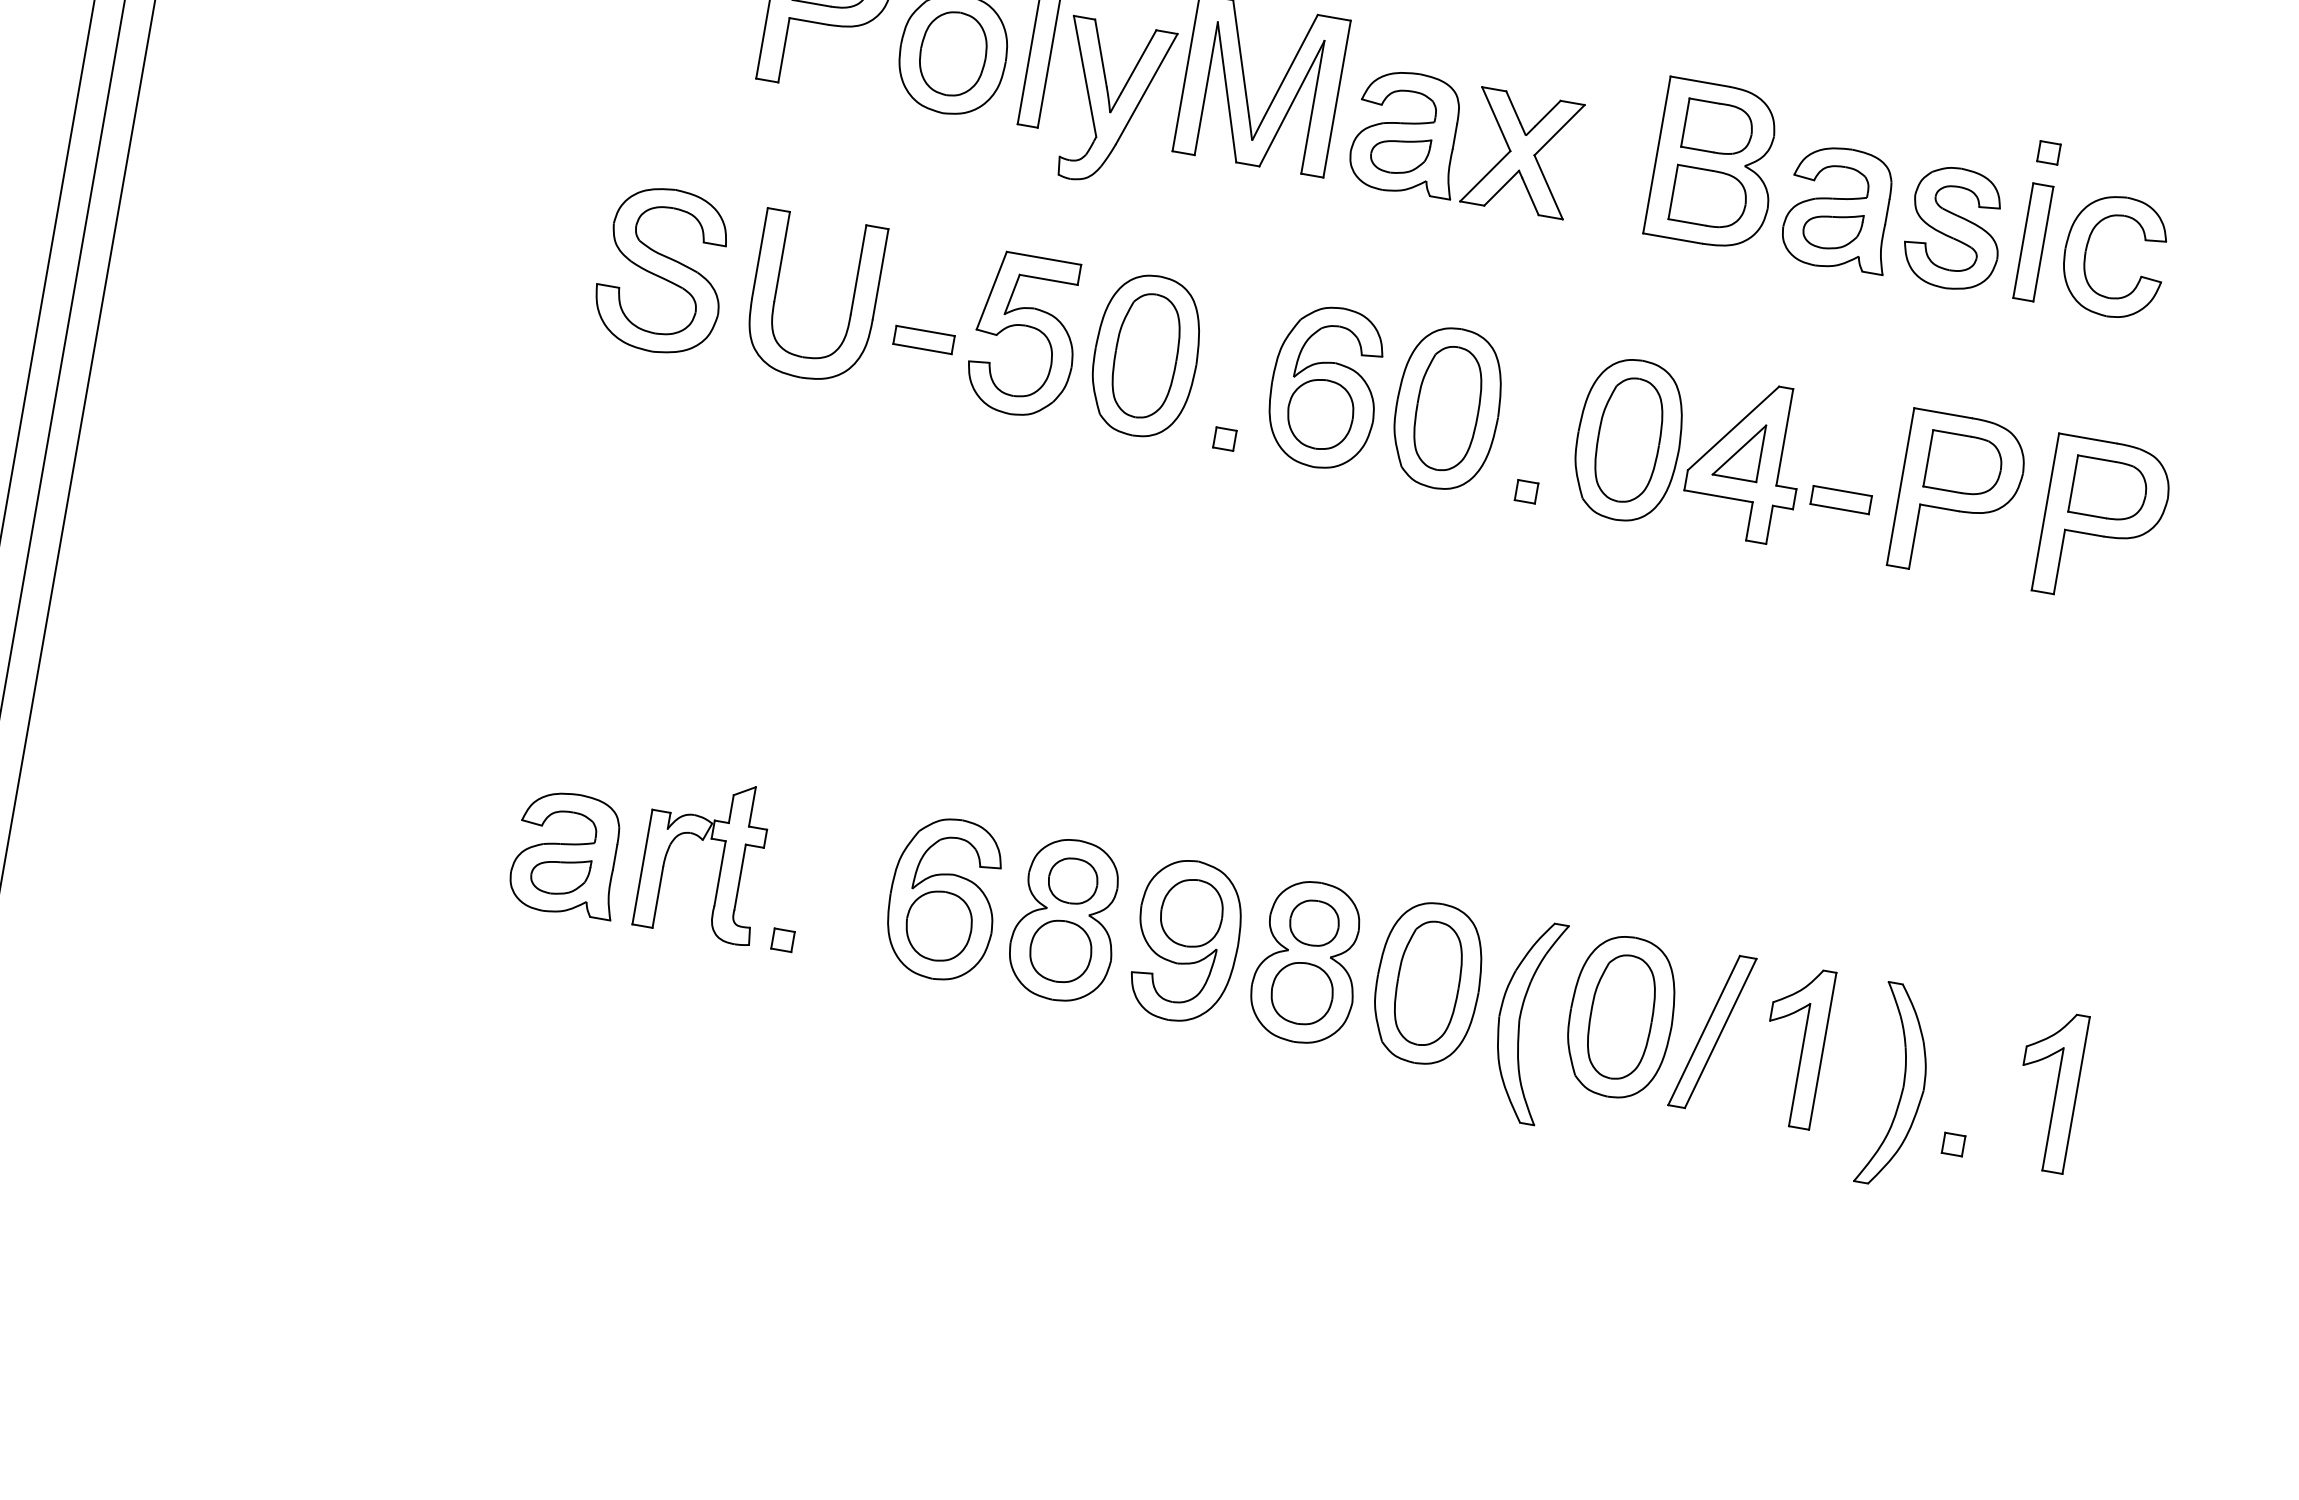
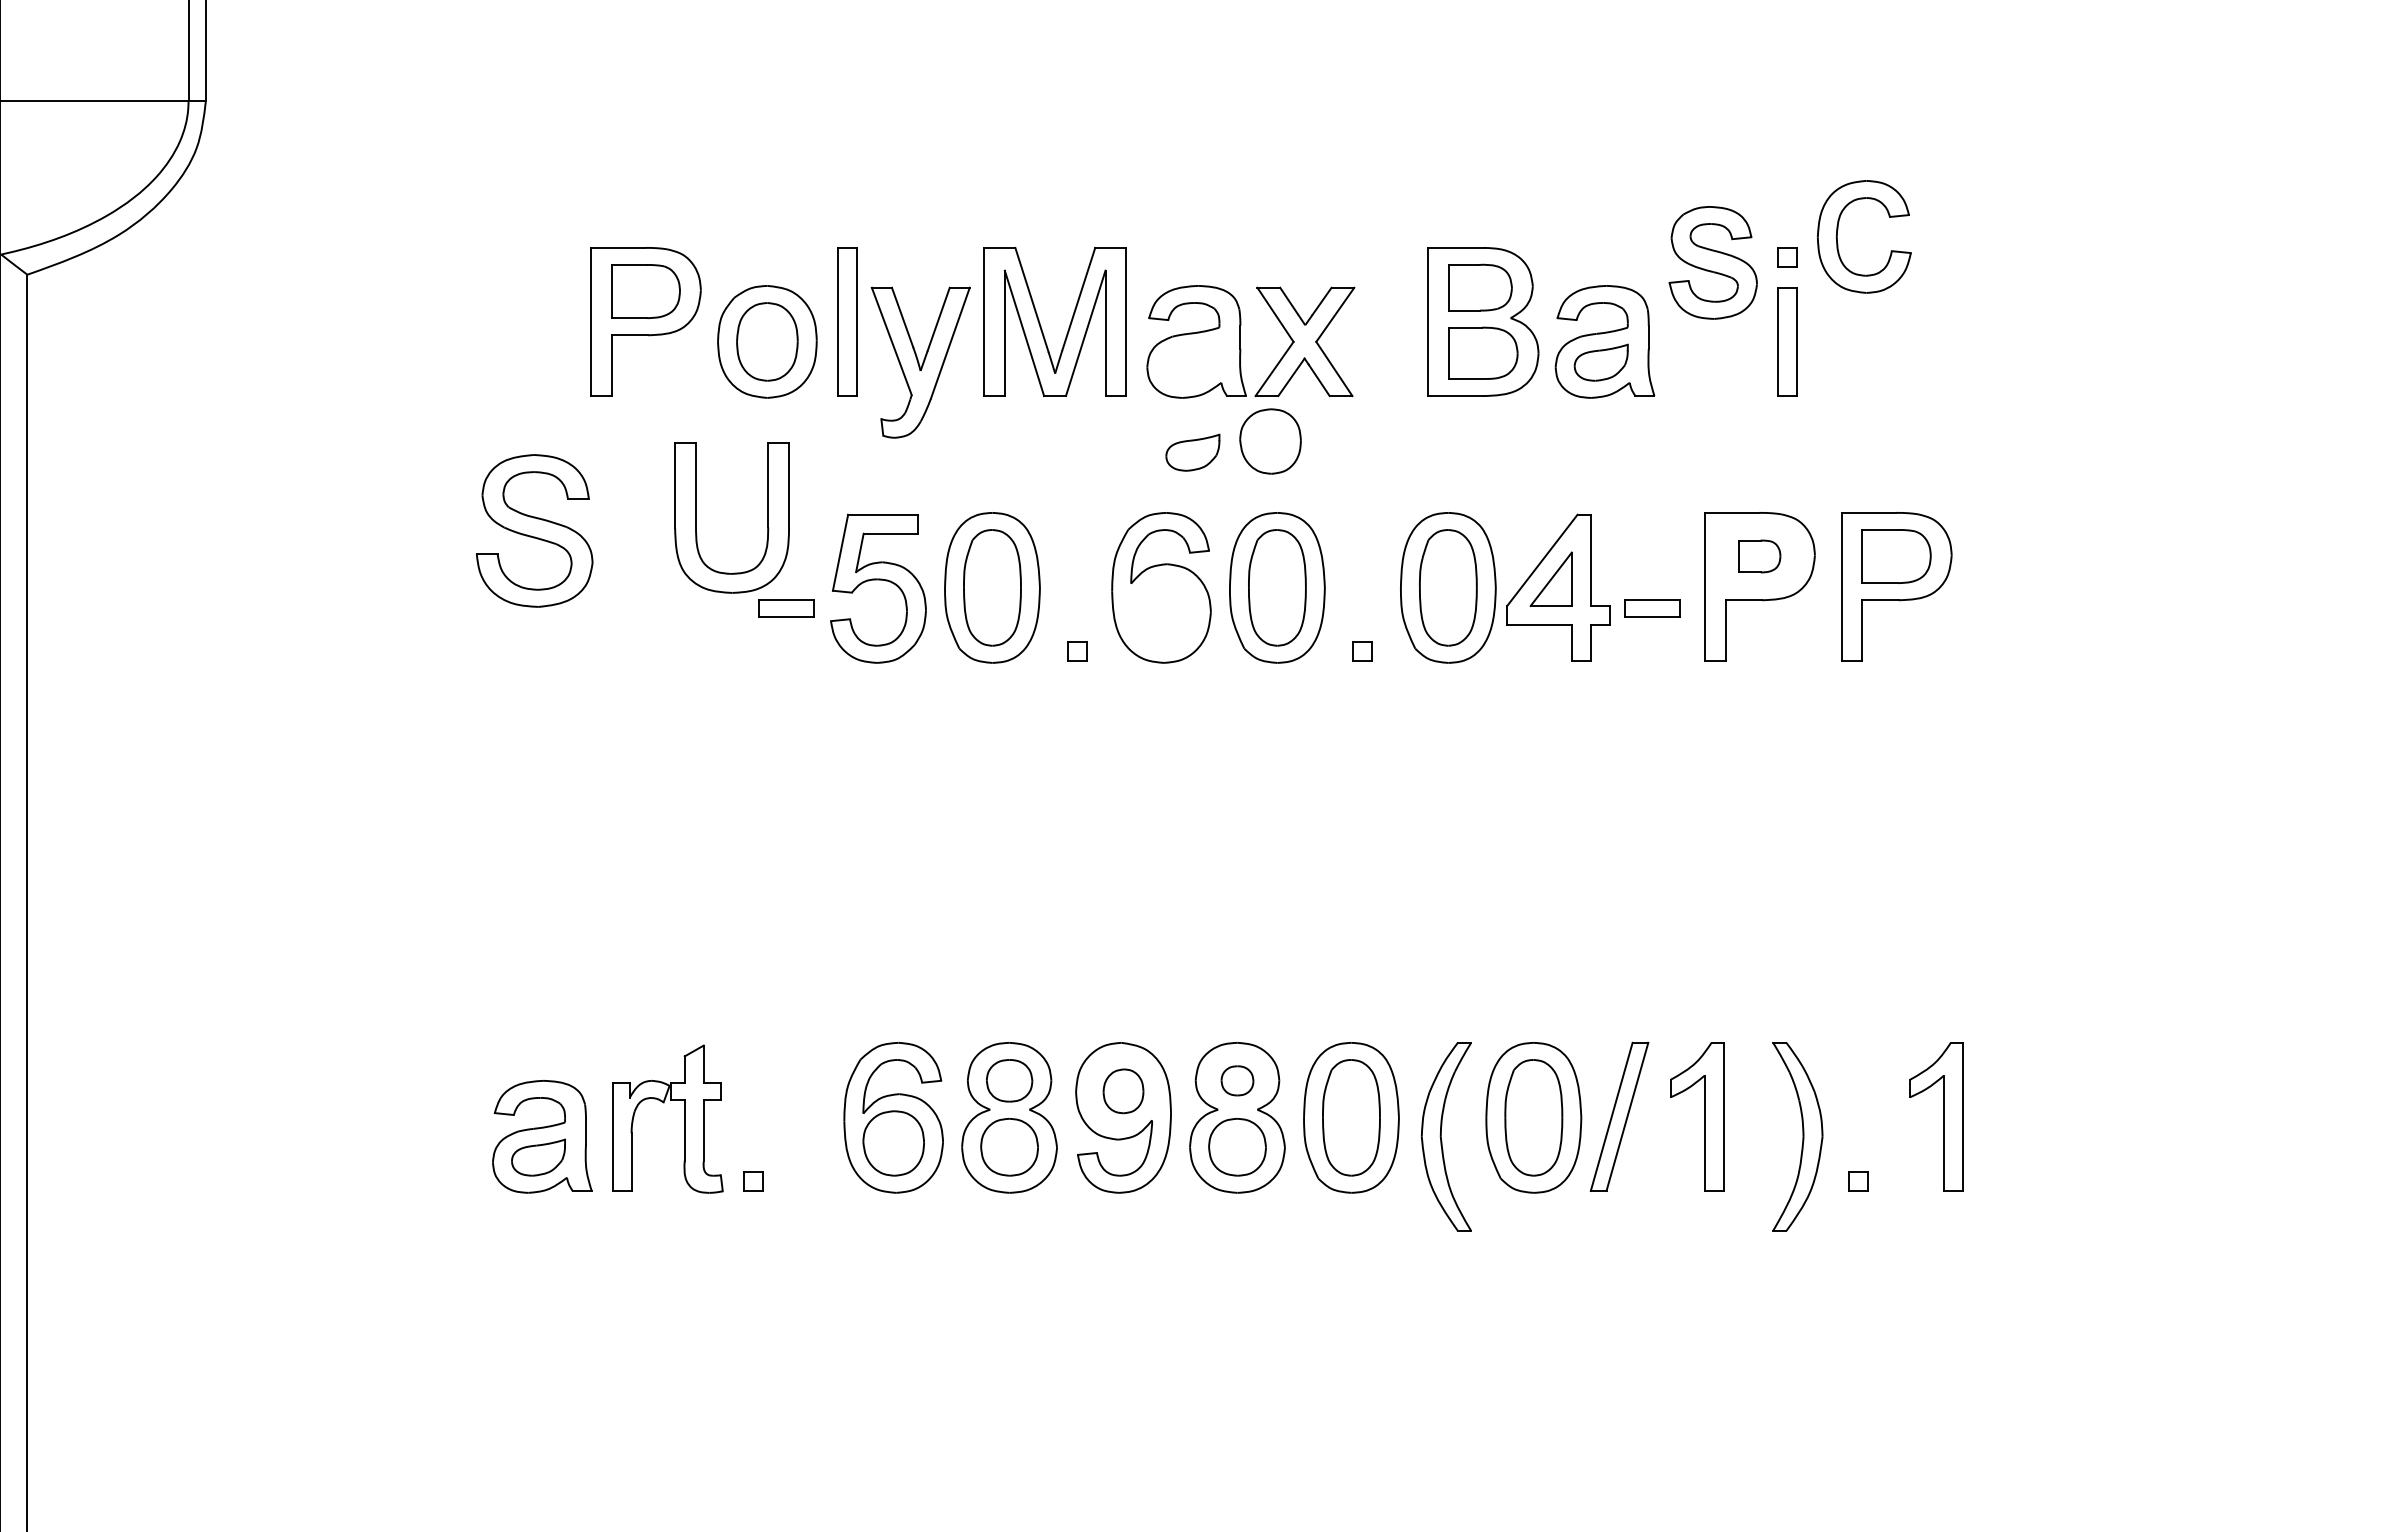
part: (1399, 154) -> (1192, 452), moved
part: (1954, 228) -> (1712, 262), moved
part: (2088, 243) -> (1838, 229), moved
part: (662, 270) -> (534, 530), moved
part: (776, 291) -> (696, 517), moved
part: (1320, 414) -> (1270, 441), moved
part: (1964, 464) -> (1759, 556), size x0.6
part: (1191, 913) -> (1123, 1091), size x0.7
part: (1314, 922) -> (1237, 1080), size x0.7

